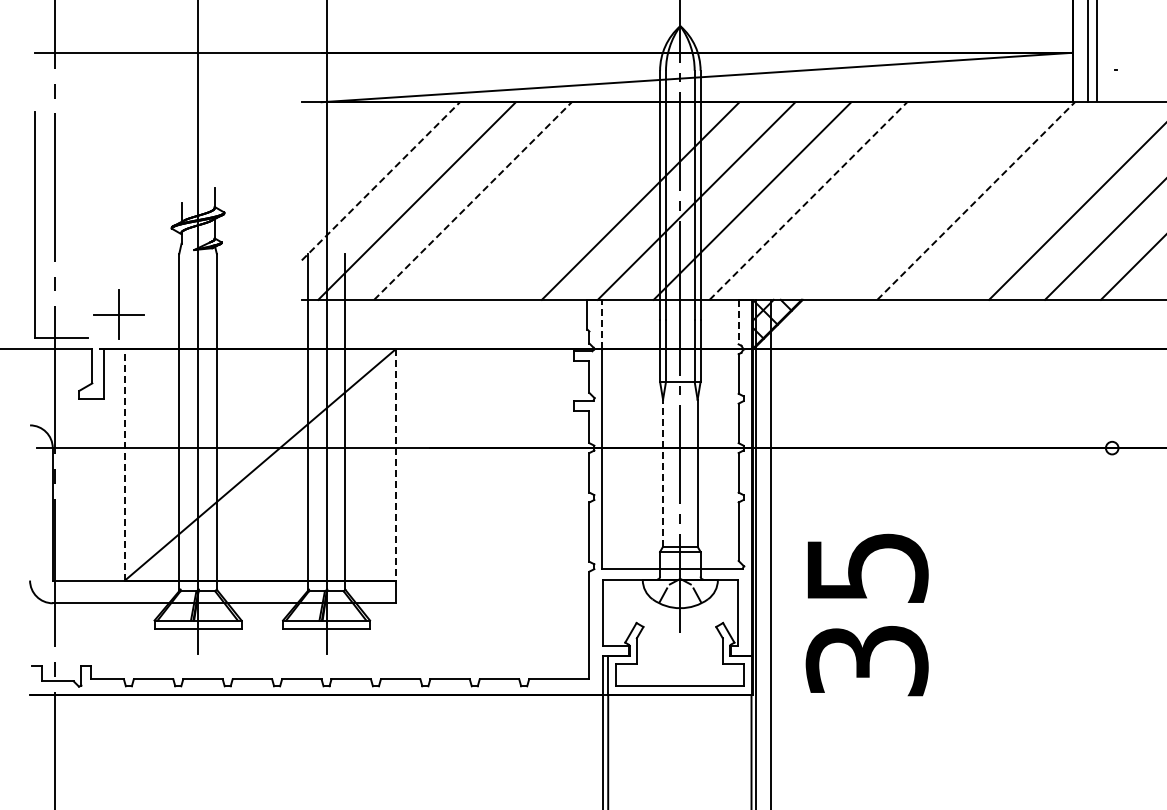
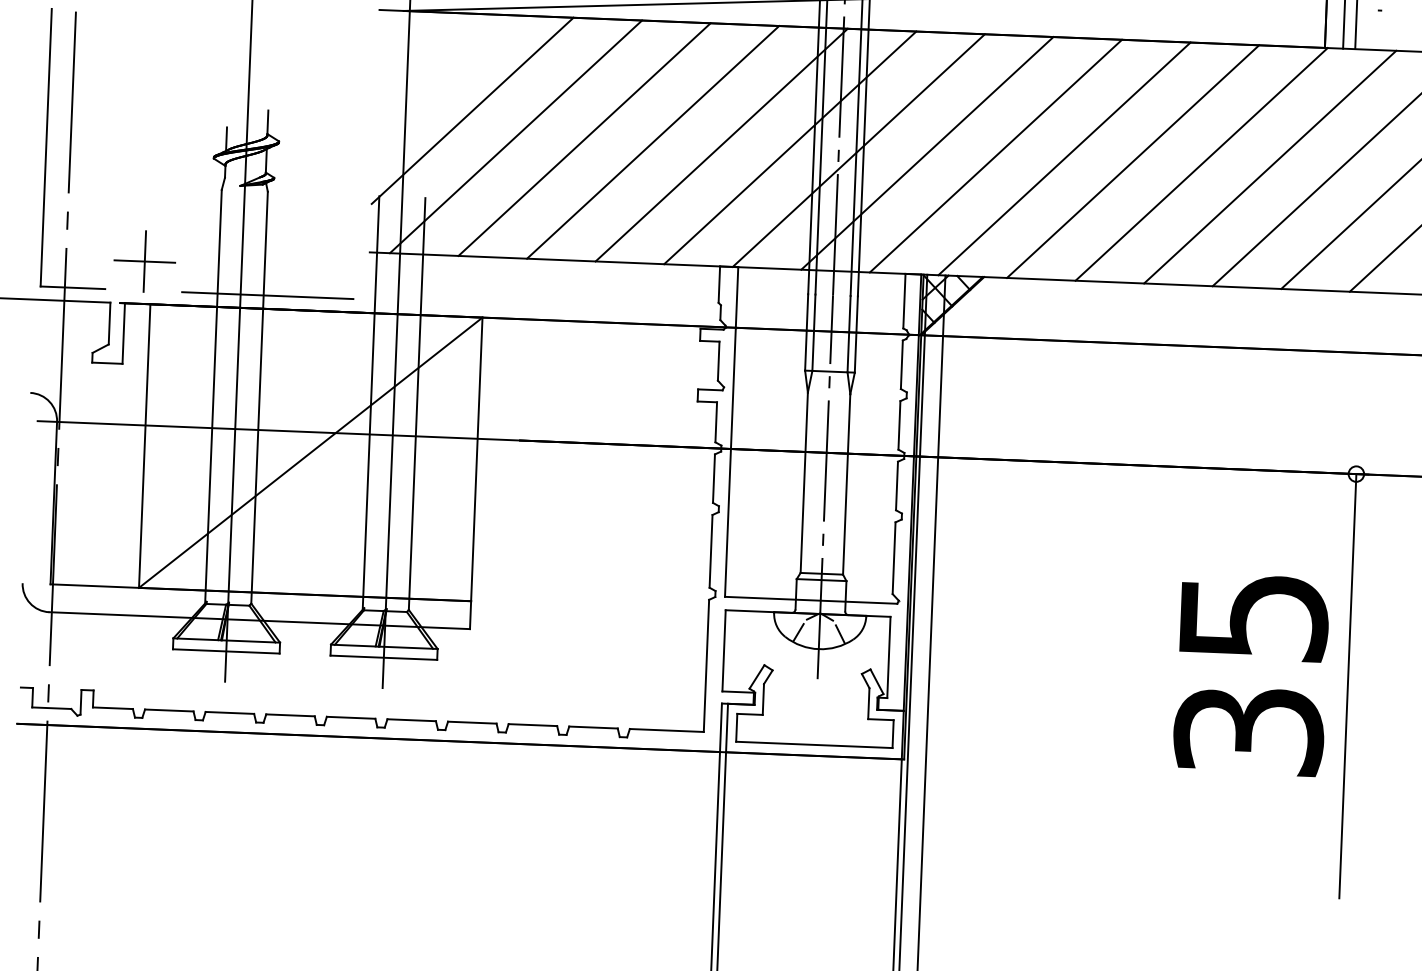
line: (380, 181) -> (472, 111), dashed -> solid
line: (528, 200) -> (652, 141), added
line: (584, 200) -> (721, 144), added
line: (864, 200) -> (1064, 158), added
line: (920, 200) -> (1133, 160), added
line: (1031, 200) -> (1269, 166), added
line: (473, 201) -> (585, 140), dashed -> solid
line: (808, 201) -> (996, 156), dashed -> solid
line: (976, 201) -> (1202, 164), dashed -> solid
line: (738, 322) -> (904, 301), dashed -> solid
line: (602, 324) -> (737, 297), dashed -> solid
line: (219, 338) -> (266, 295), added
line: (124, 464) -> (144, 445), dashed -> solid
line: (395, 464) -> (476, 458), dashed -> solid
line: (663, 473) -> (804, 483), dashed -> solid
text: (866, 614) -> (1250, 674), moved
line: (1112, 621) -> (1348, 686), added

